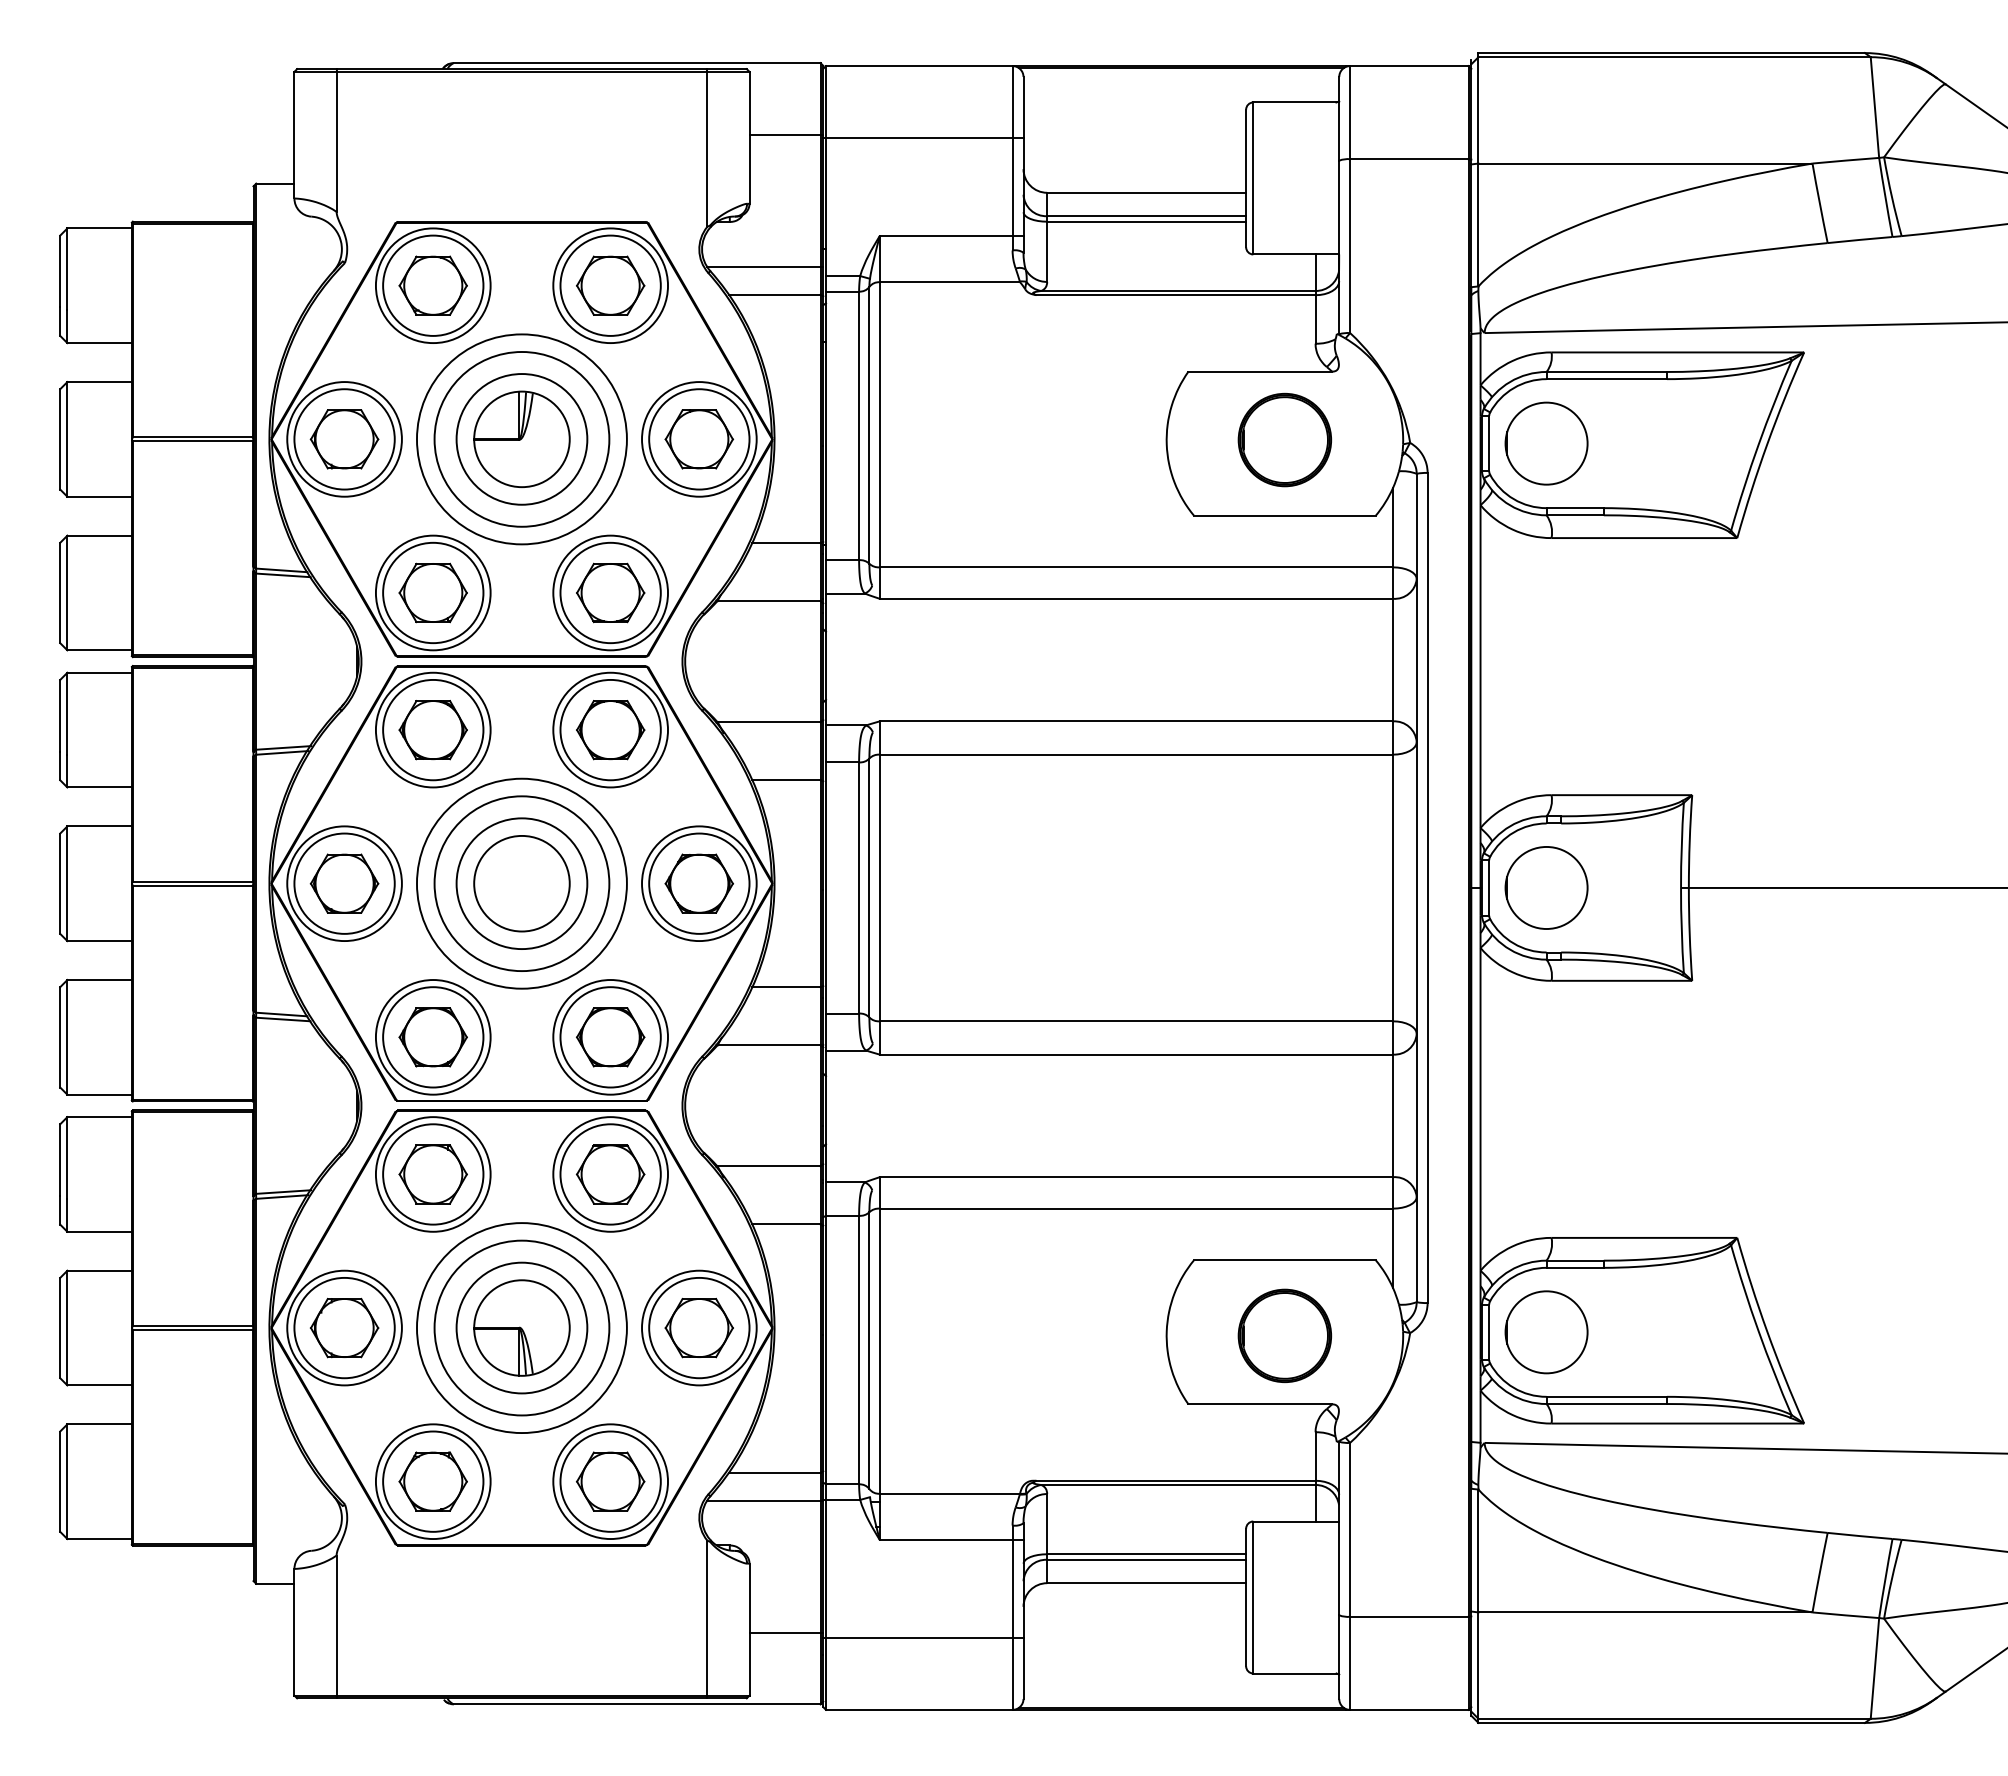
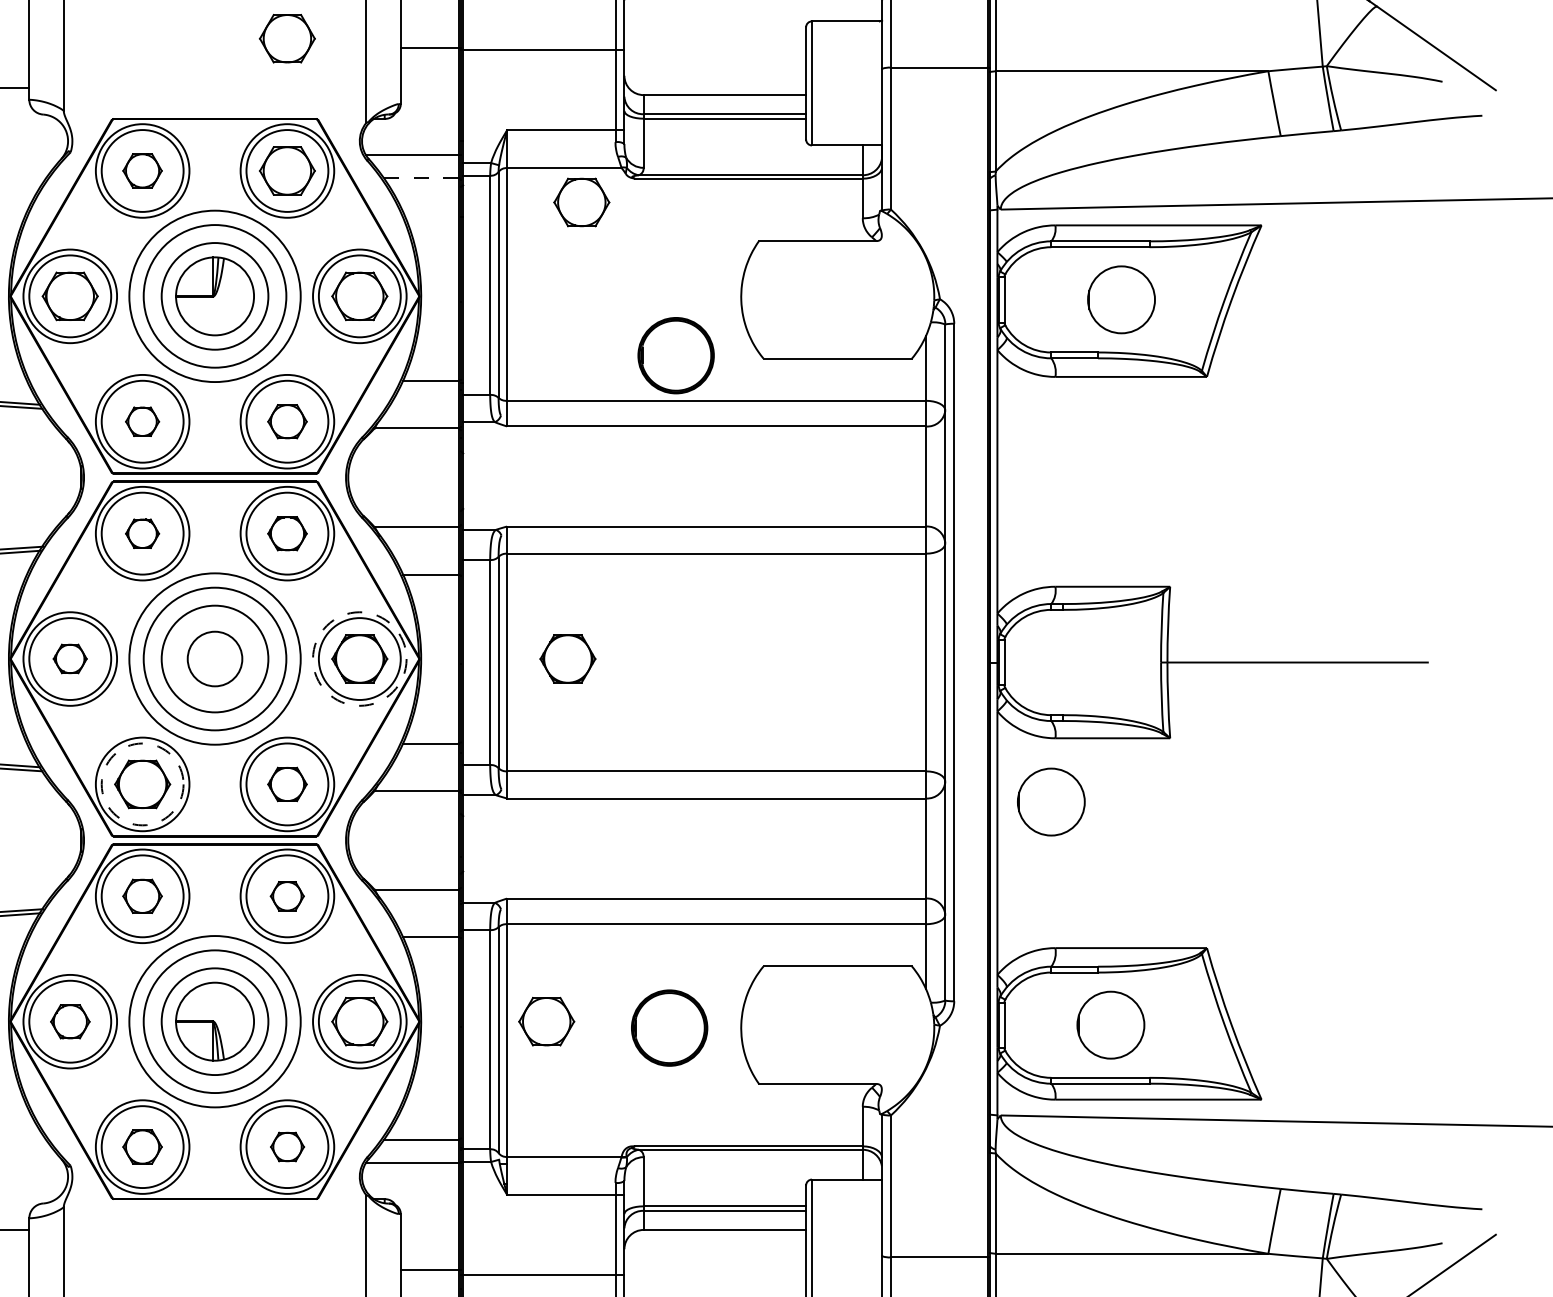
part: (610, 123) -> (287, 38), added
part: (432, 285) -> (142, 170), size x0.7
line: (774, 294) -> (421, 178), solid -> dashed
part: (971, 324) -> (581, 202), added
part: (1284, 439) -> (675, 355), moved
circle: (1546, 443) -> (1121, 299), moved
part: (432, 592) -> (142, 421), size x0.6
part: (610, 592) -> (287, 421), size x0.7
part: (432, 730) -> (142, 533), size x0.6
part: (610, 730) -> (287, 533), size x0.7
part: (344, 883) -> (70, 658), size x0.6
circle: (521, 883) -> (214, 658), size x0.7
circle: (699, 883) -> (359, 658), solid -> dashed
part: (953, 883) -> (567, 658), added
circle: (1546, 887) -> (1051, 801), moved
circle: (433, 1037) -> (142, 784), solid -> dashed
part: (610, 1037) -> (287, 784), size x0.7
part: (432, 1174) -> (142, 896), size x0.7
part: (610, 1174) -> (287, 896), size x0.6
part: (344, 1328) -> (70, 1022), size x0.7
part: (927, 1328) -> (546, 1022), added
circle: (1546, 1332) -> (1110, 1025), moved
part: (1284, 1335) -> (669, 1027), moved
part: (432, 1481) -> (142, 1146), size x0.7
part: (610, 1481) -> (287, 1146), size x0.6

